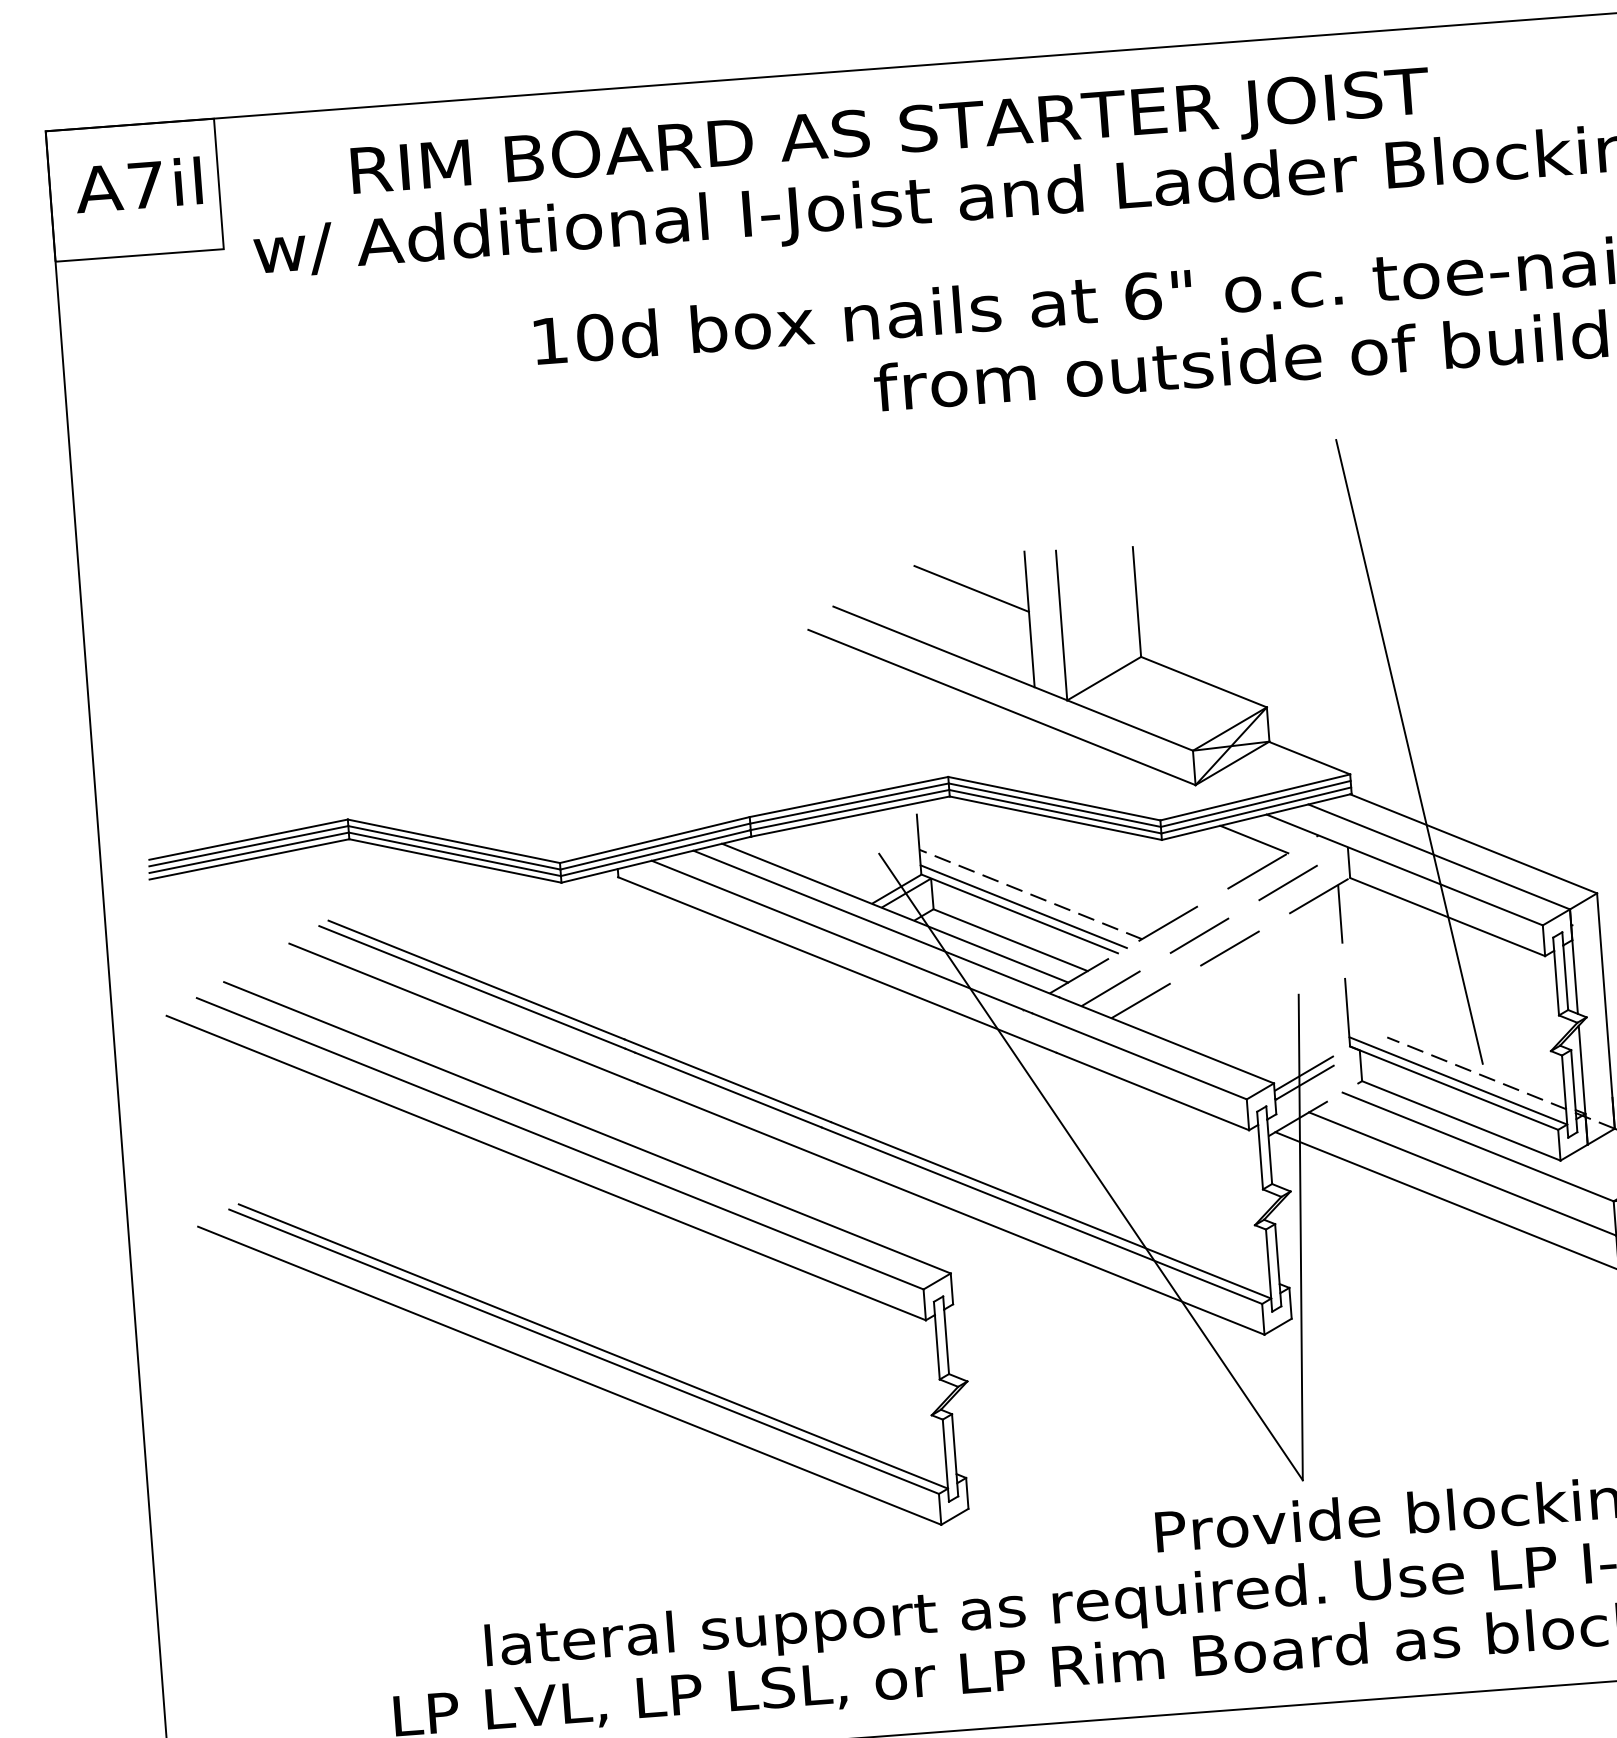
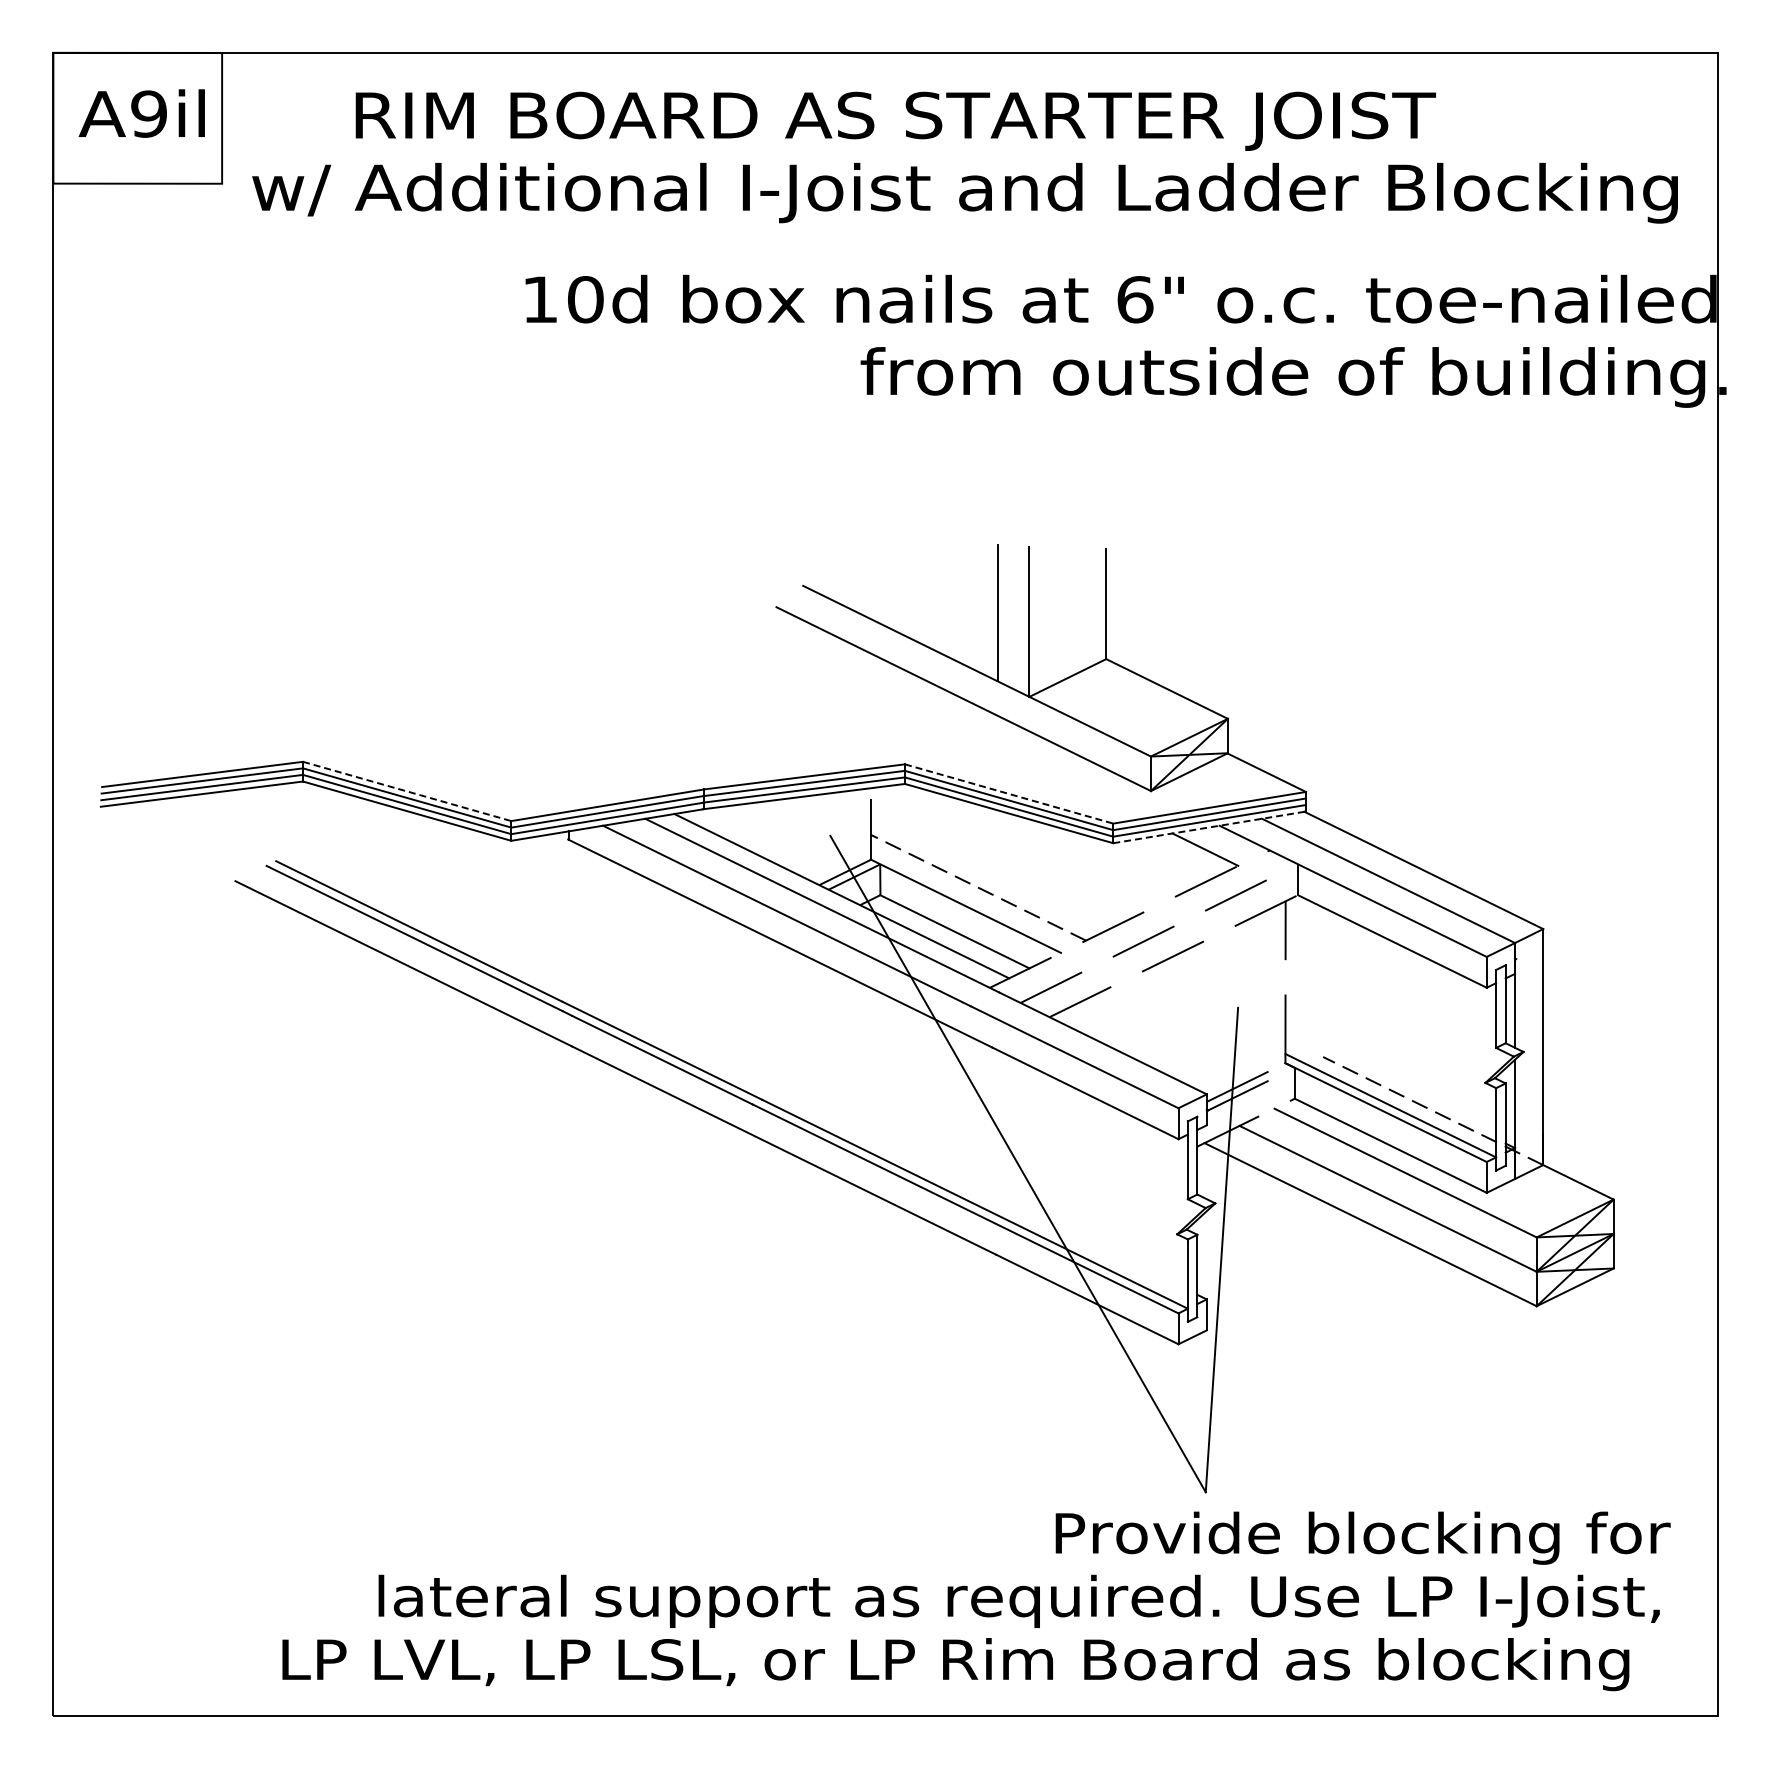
text: (145, 184) -> (148, 113), A7il -> A9il
line: (971, 588) -> (942, 578), removed
line: (1409, 751) -> (1366, 773), removed
line: (1054, 799) -> (1009, 794), solid -> dashed
line: (1256, 817) -> (1209, 827), solid -> dashed
line: (454, 841) -> (407, 791), solid -> dashed
line: (1023, 906) -> (970, 899), removed
part: (596, 1189) -> (523, 1149), removed

